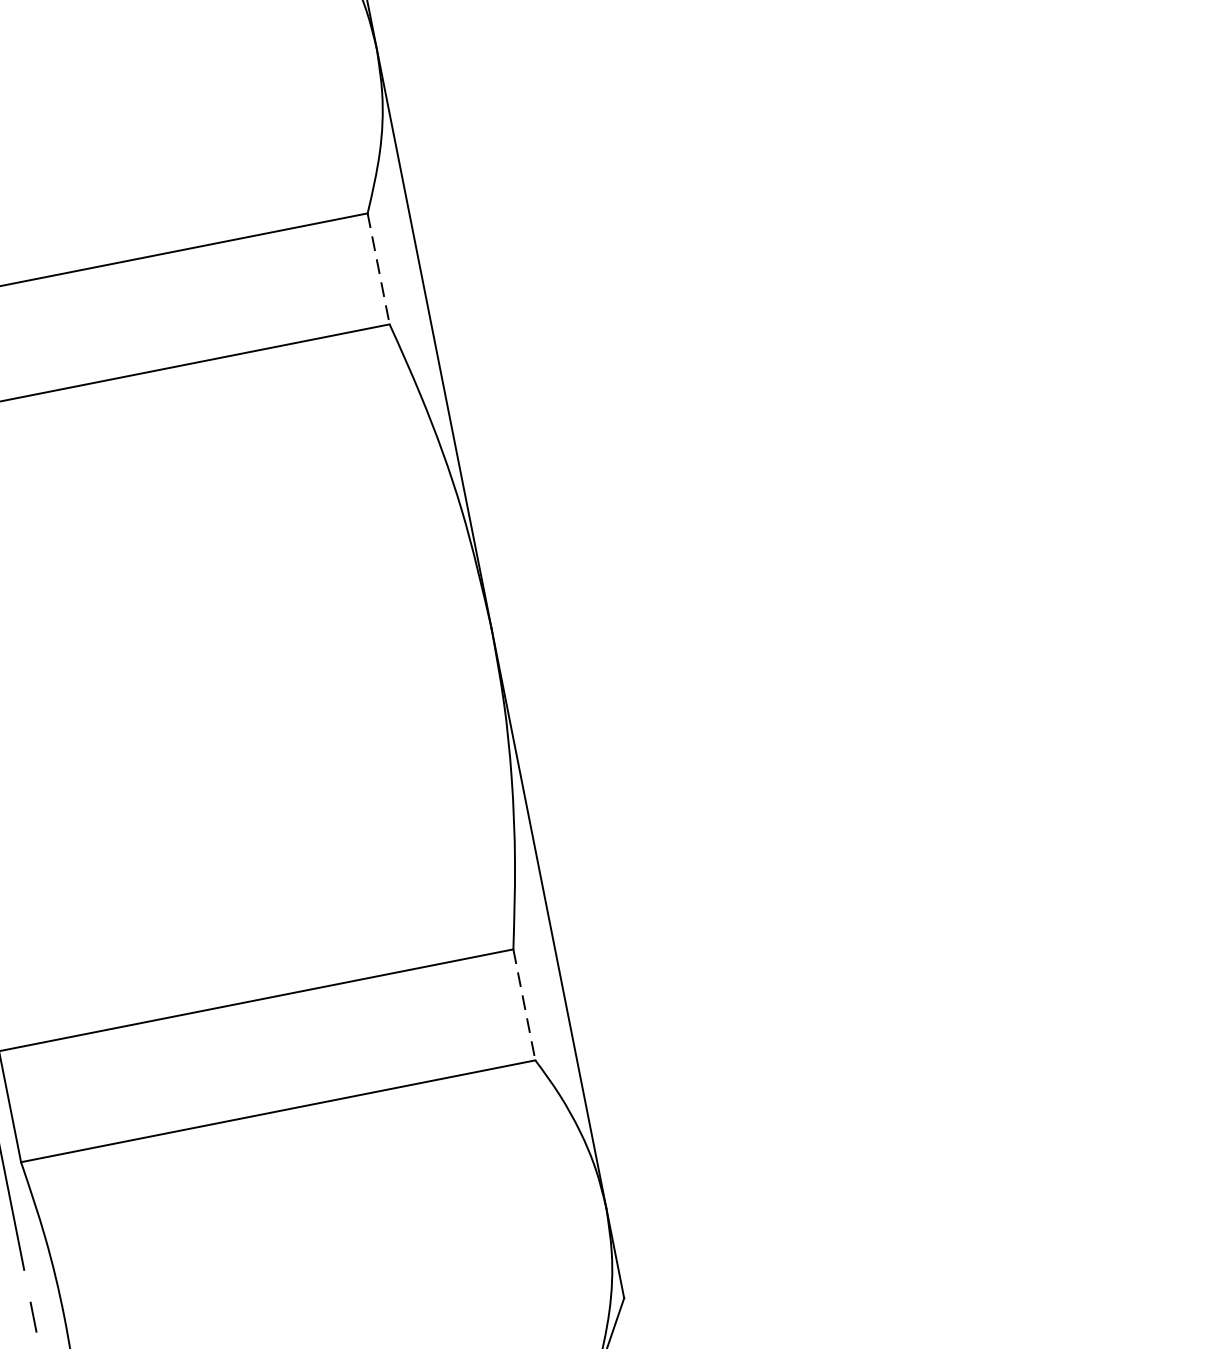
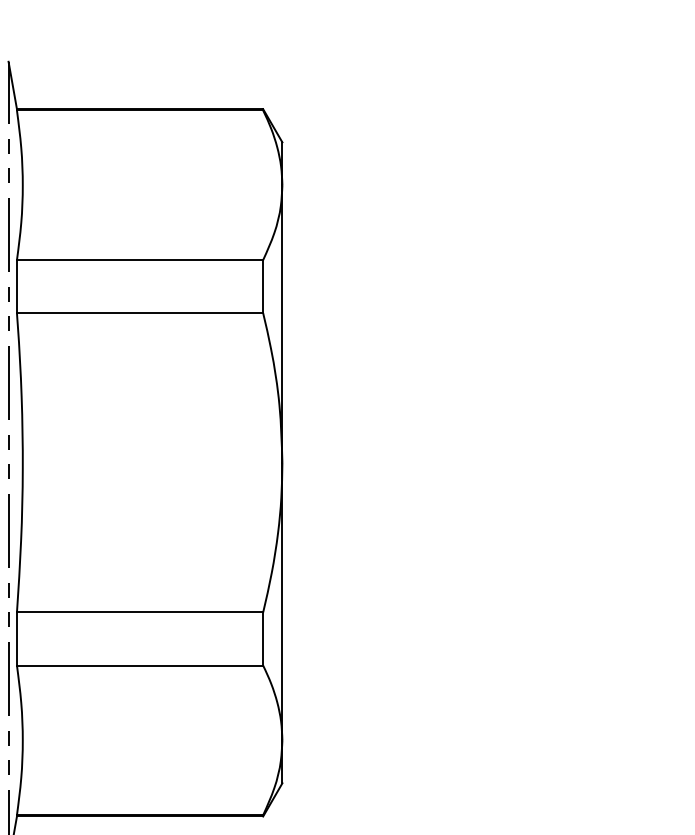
line: (379, 268) -> (263, 286), dashed -> solid
line: (525, 1005) -> (263, 639), dashed -> solid

